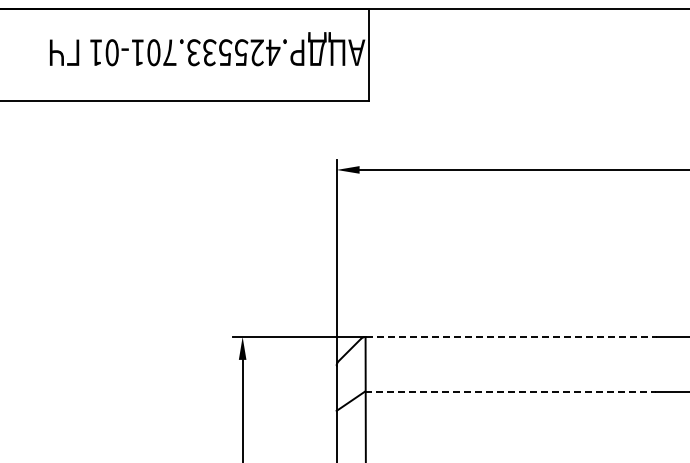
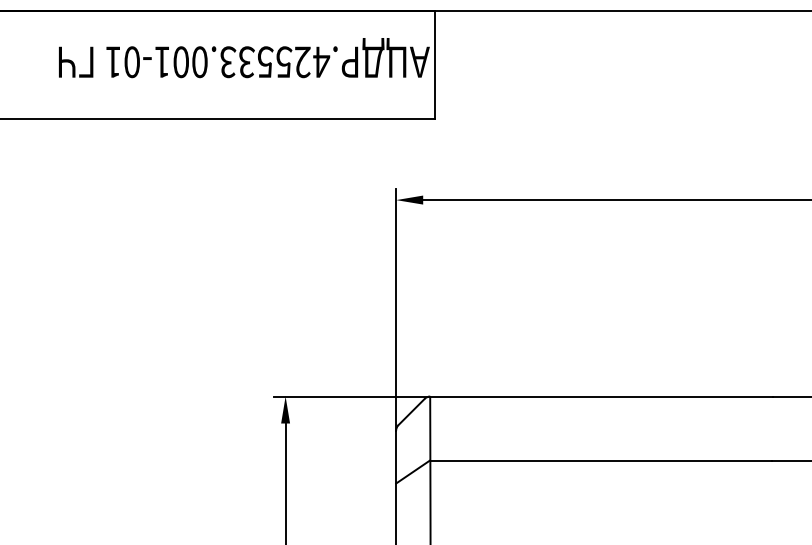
text: (169, 52) -> (199, 61), .425533.701-01 -> .425533.001-01
line: (511, 336) -> (601, 396), dashed -> solid
line: (511, 391) -> (601, 460), dashed -> solid

